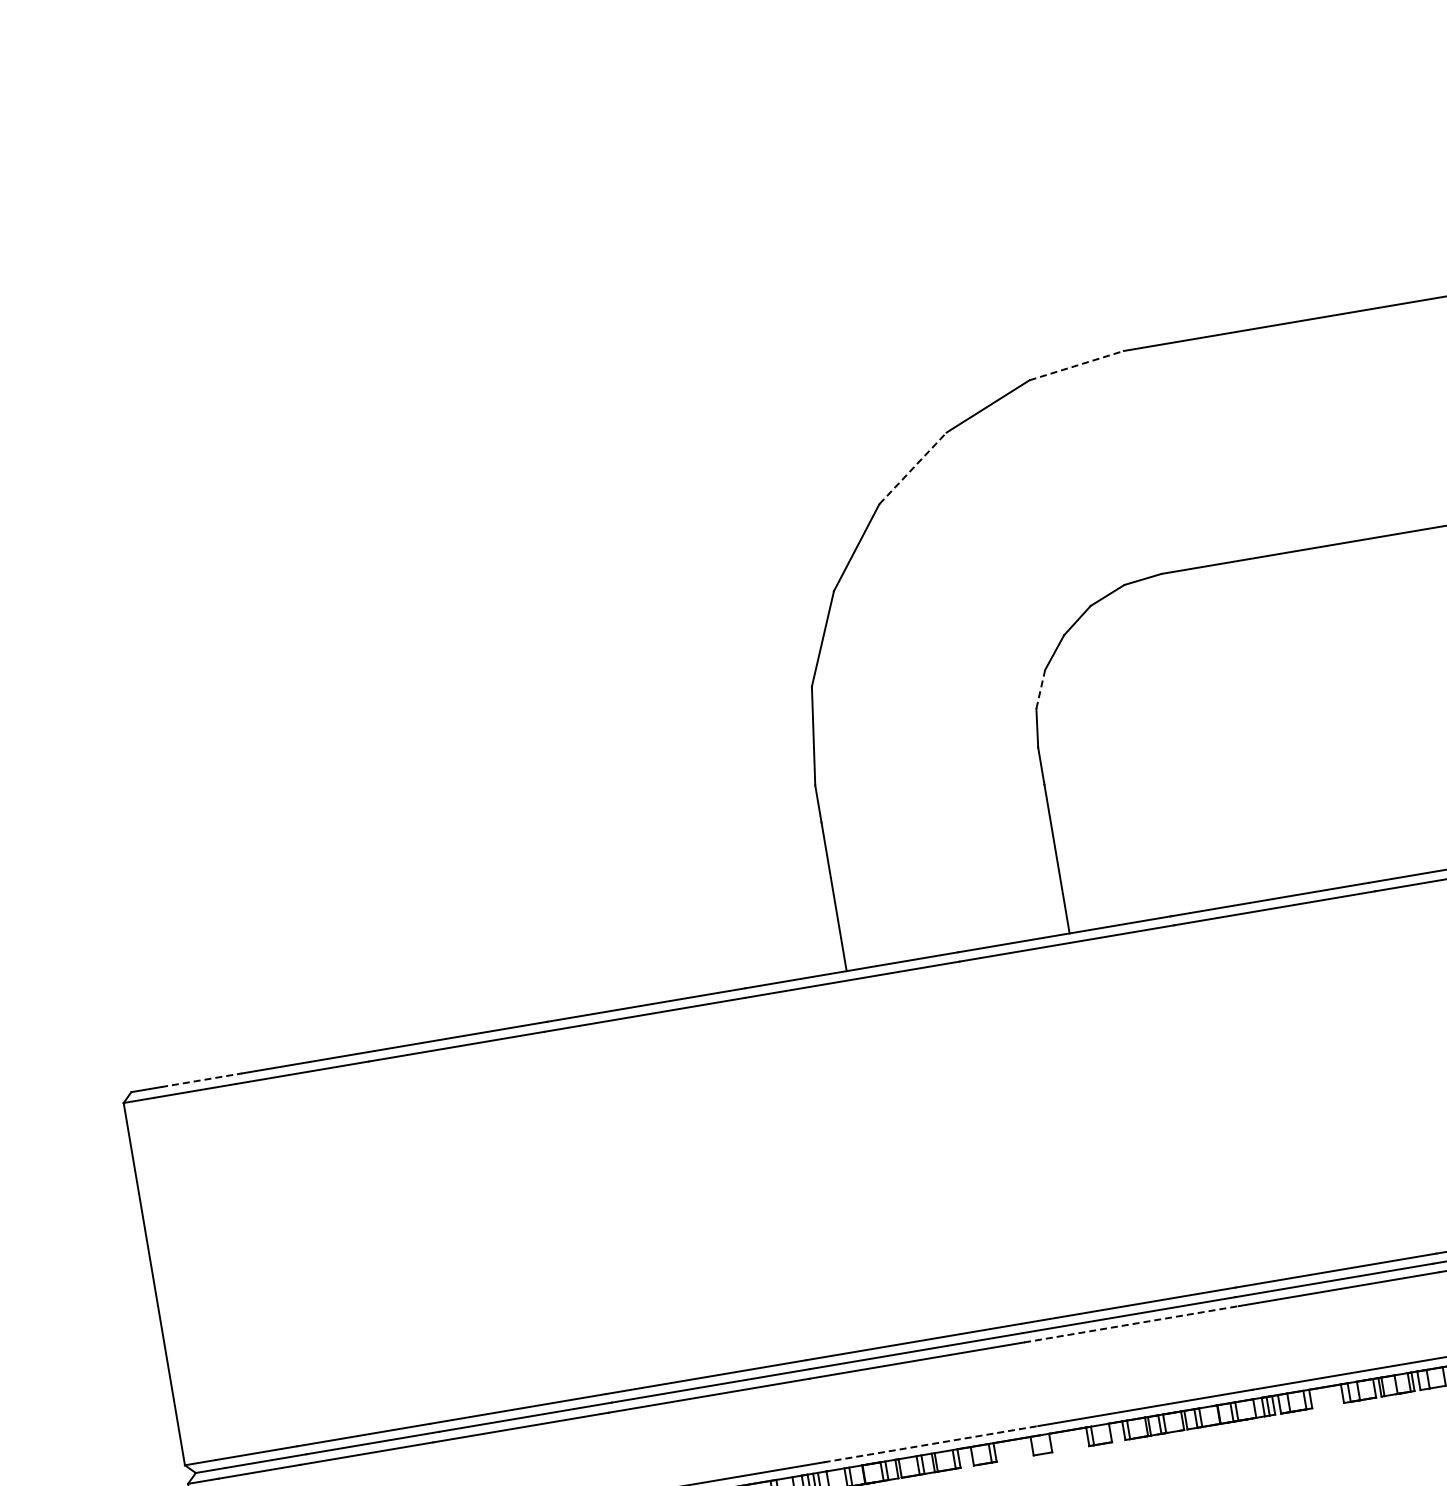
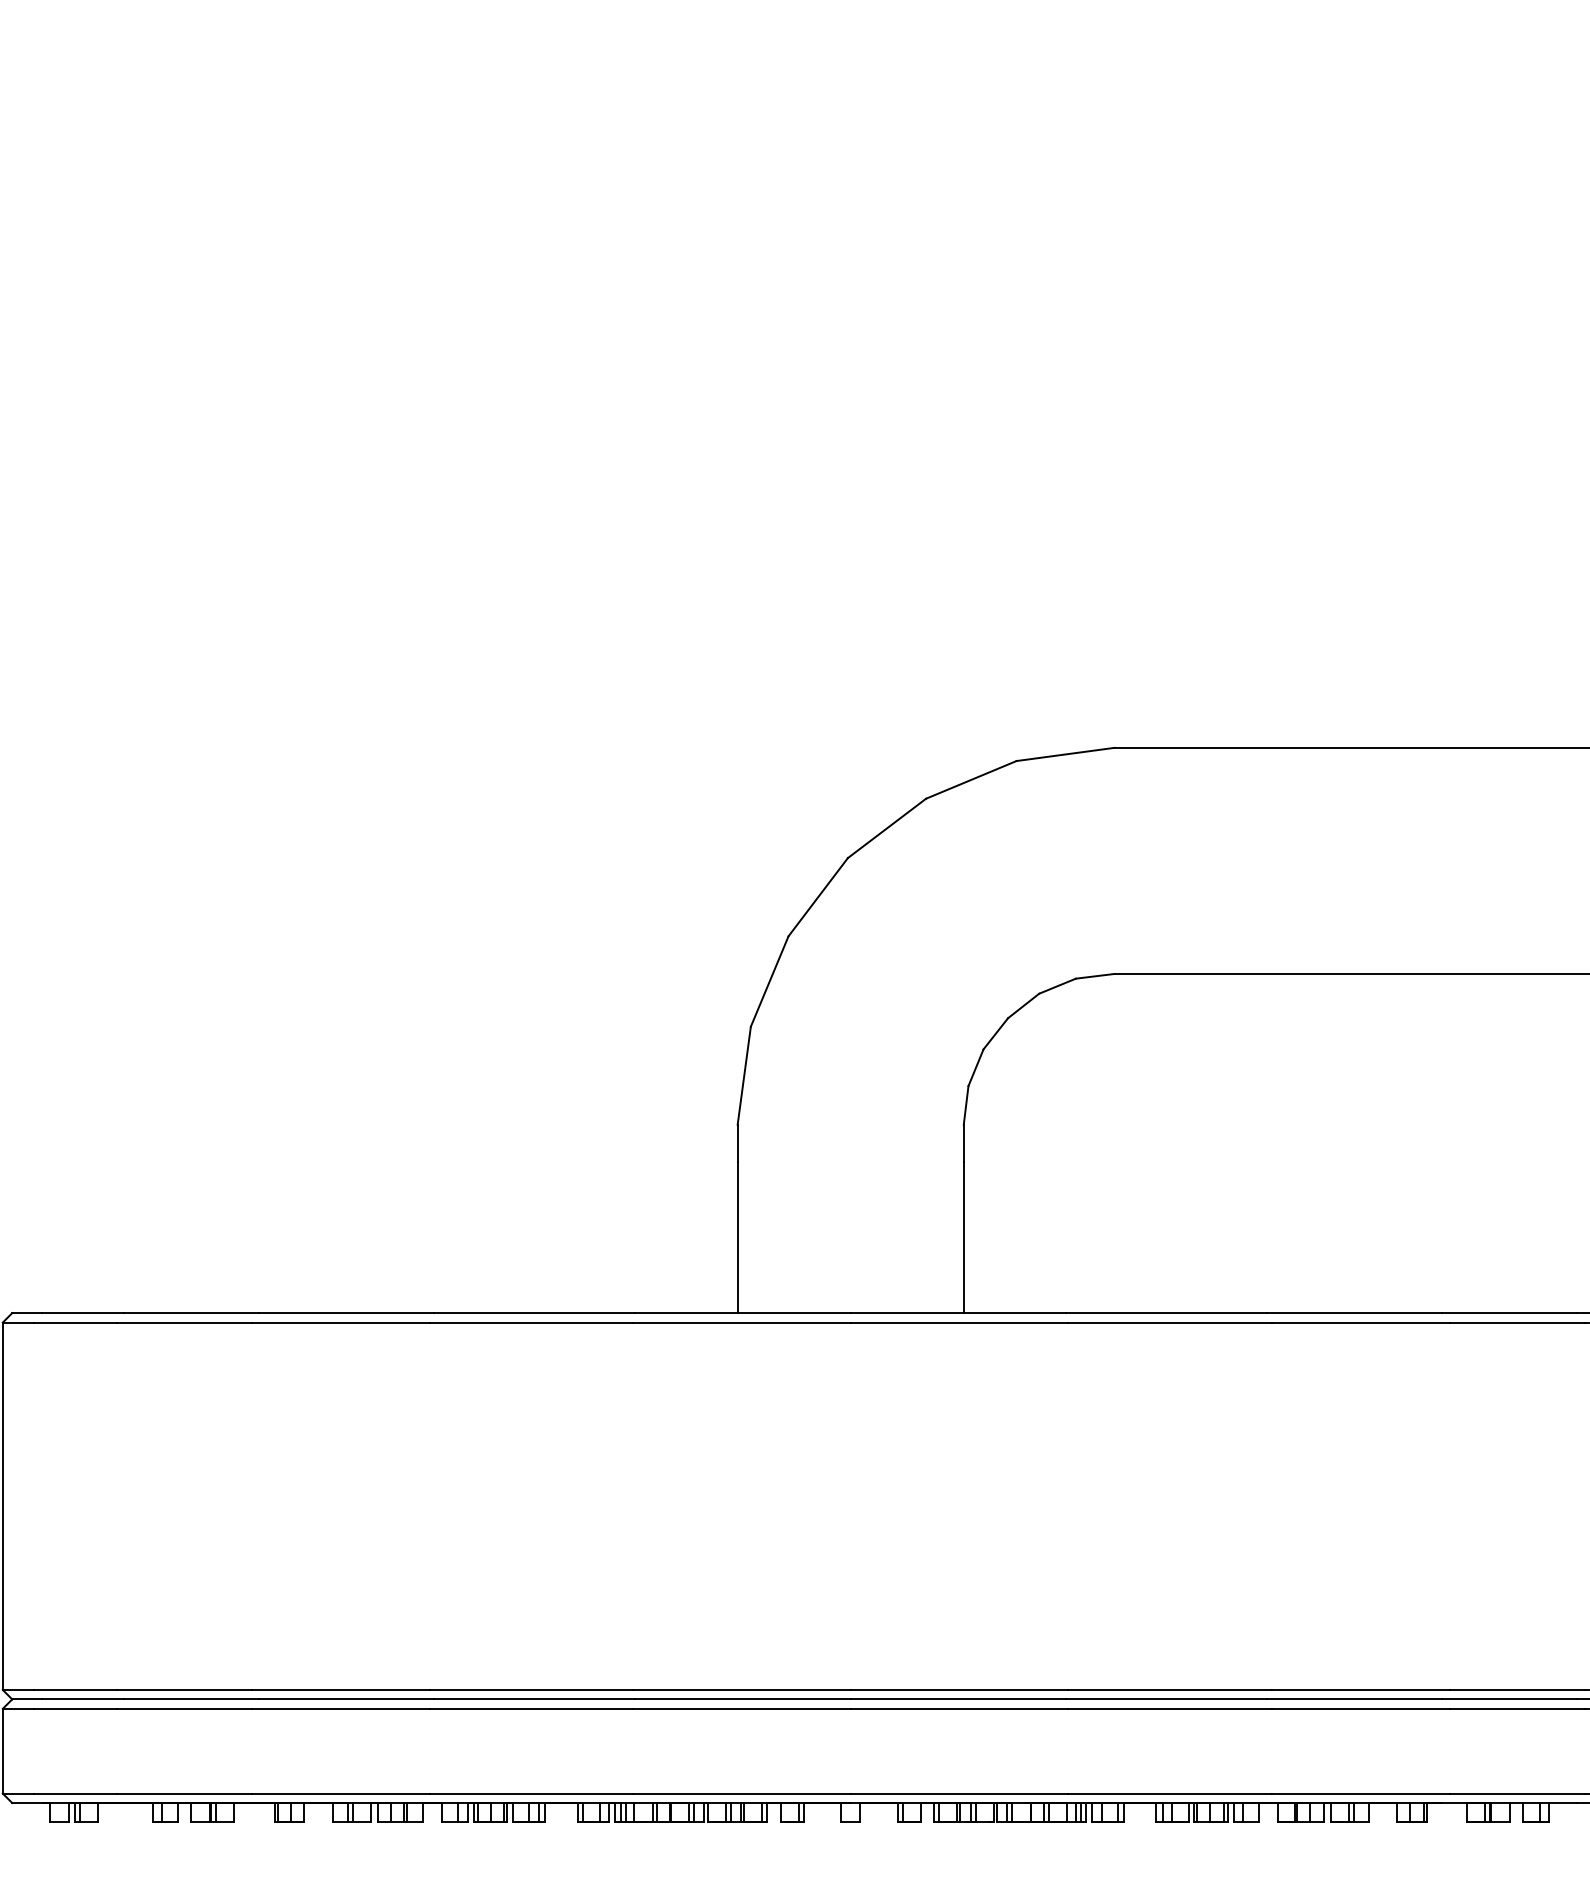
line: (1077, 365) -> (1066, 754), dashed -> solid
line: (913, 468) -> (887, 828), dashed -> solid
line: (1041, 689) -> (976, 1067), dashed -> solid
line: (201, 1080) -> (83, 1313), dashed -> solid
line: (1131, 1324) -> (959, 1708), dashed -> solid
line: (930, 1444) -> (741, 1793), dashed -> solid

